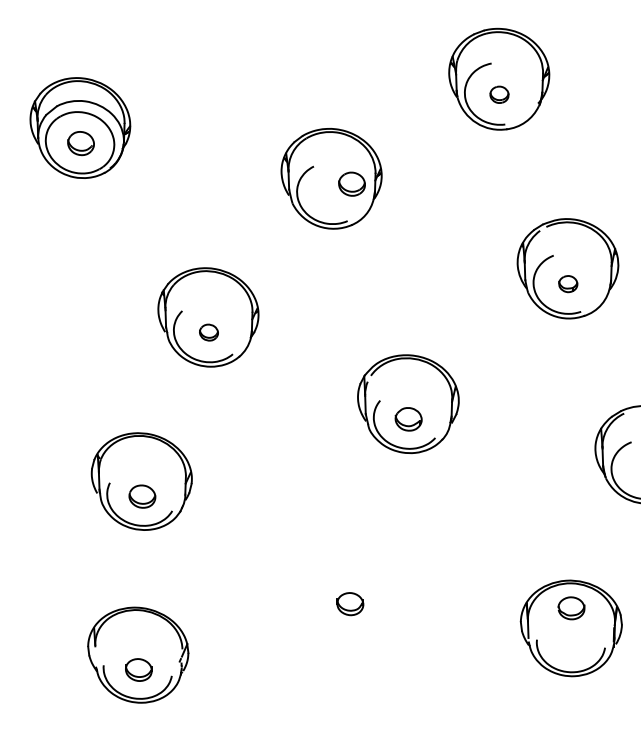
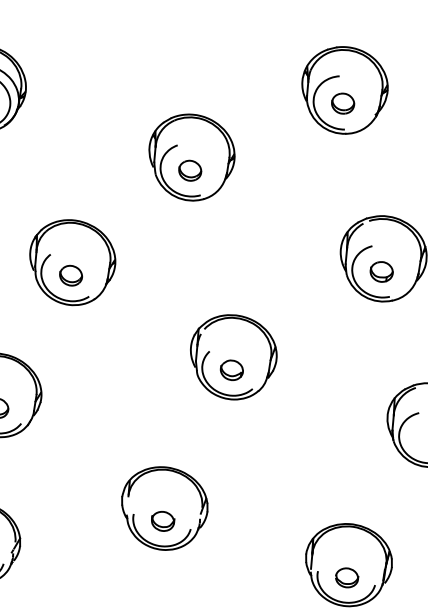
part: (499, 94) -> (343, 103), size x1.43
part: (351, 183) -> (189, 170), moved
part: (568, 283) -> (382, 271), size x1.43
part: (208, 332) -> (70, 275), size x1.43
part: (349, 589) -> (163, 508), added
part: (571, 608) -> (347, 578), moved

